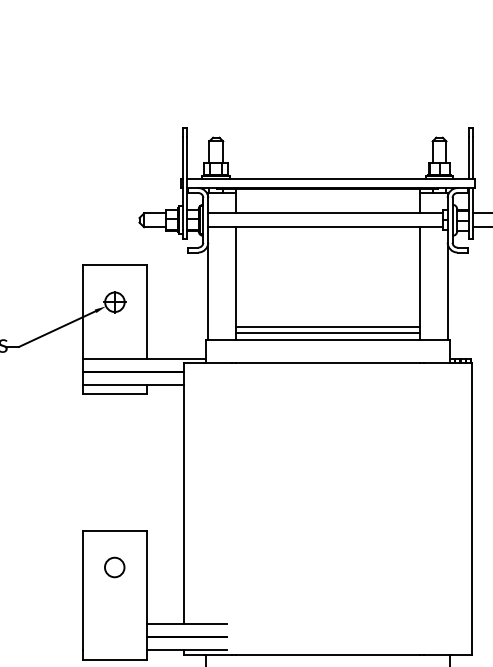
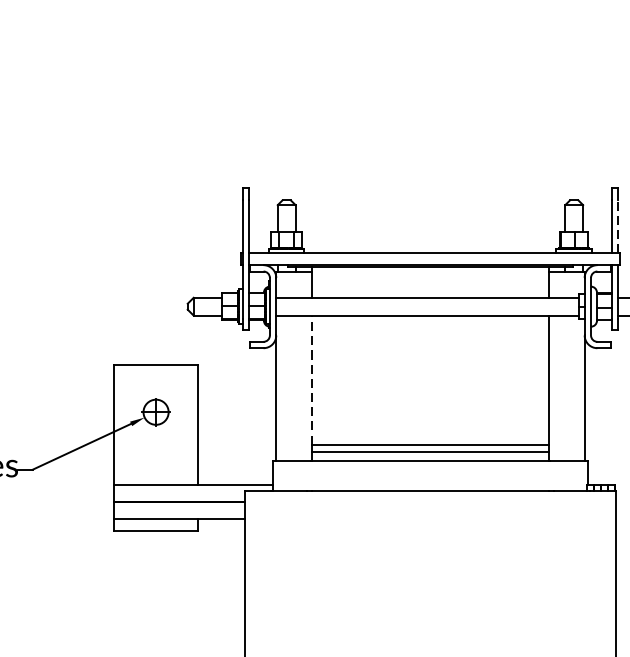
line: (473, 158) -> (617, 227), solid -> dashed
line: (235, 276) -> (311, 379), solid -> dashed

